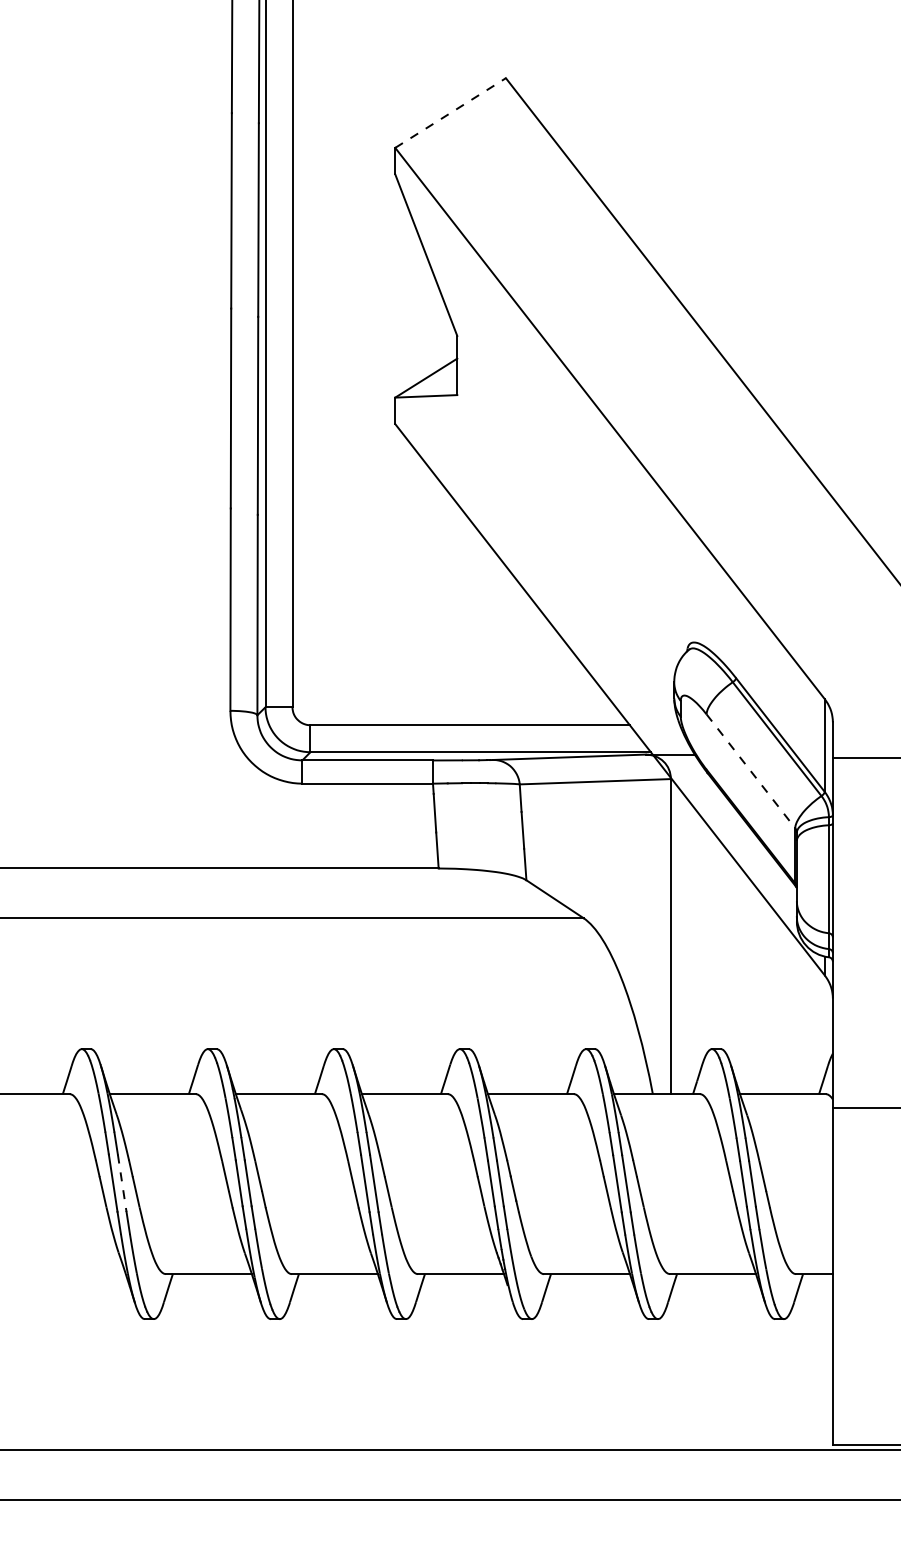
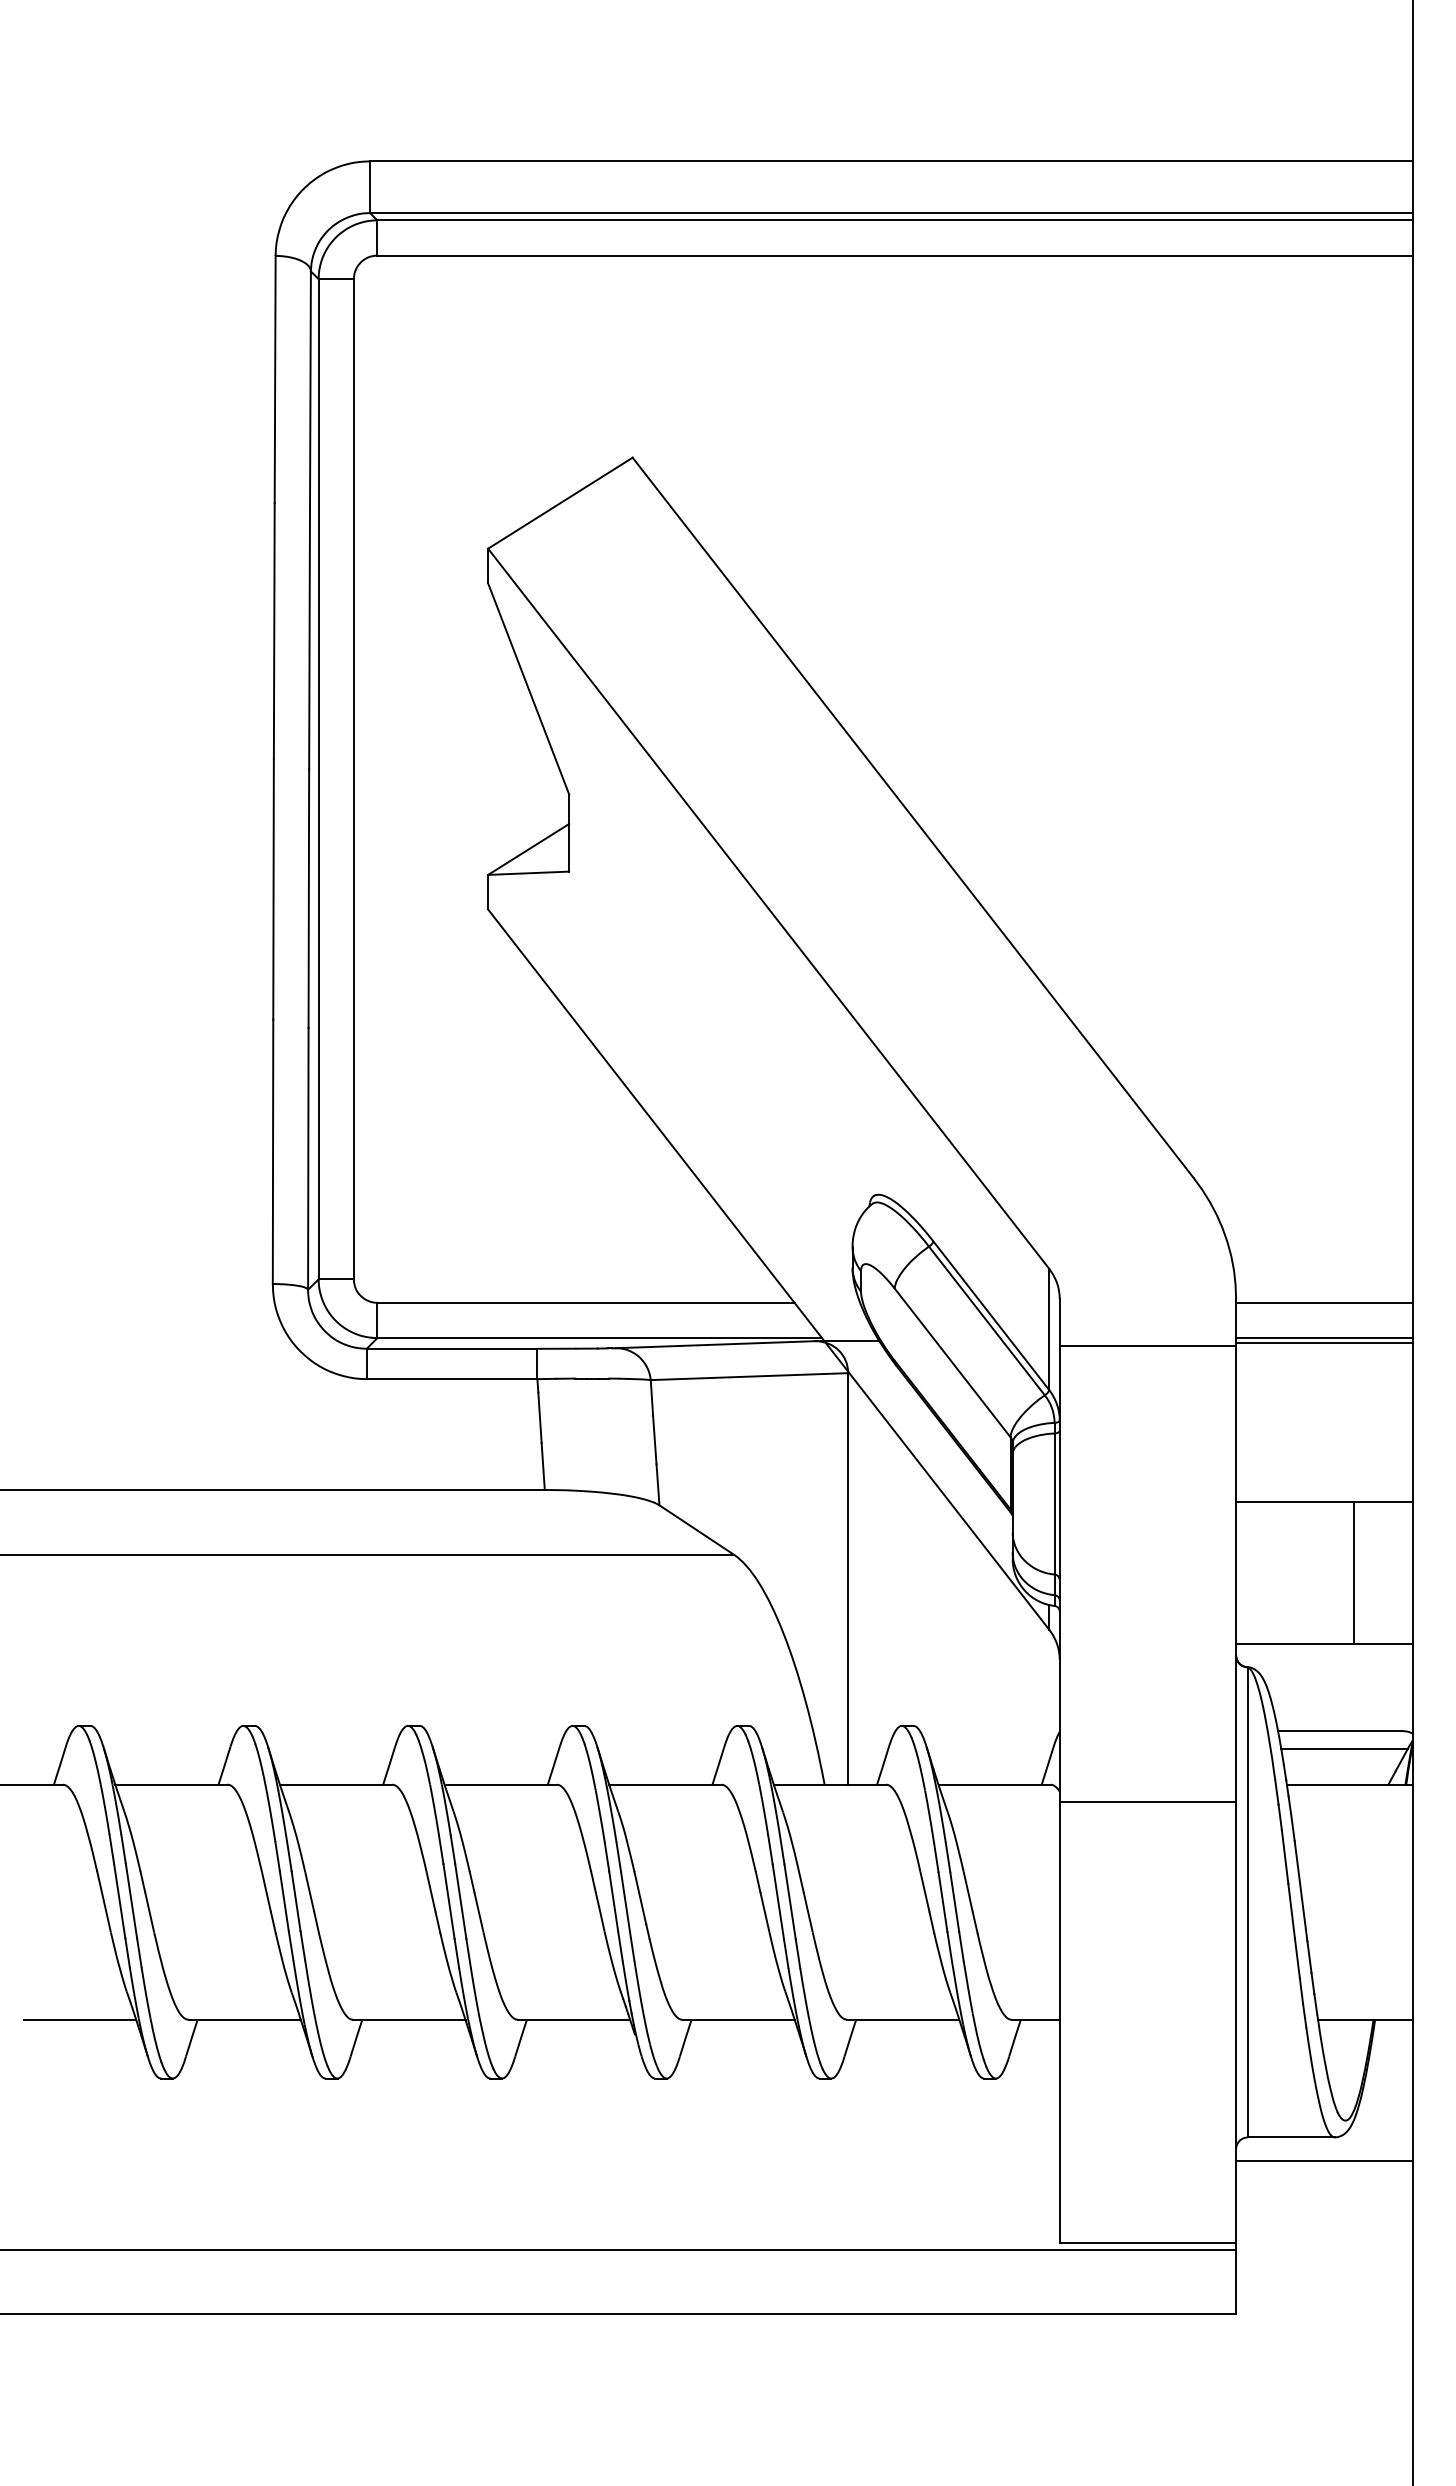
line: (450, 112) -> (560, 502), dashed -> solid
line: (750, 771) -> (952, 1363), dashed -> solid
line: (122, 1183) -> (131, 1901), dashed -> solid
line: (82, 1273) -> (79, 2019), added

